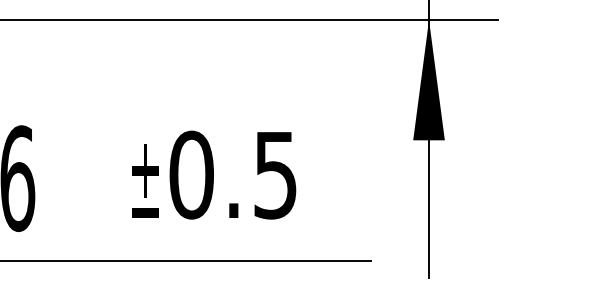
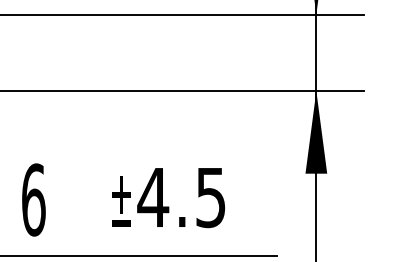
text: (191, 174) -> (153, 197), 0.5 -> 4.5

